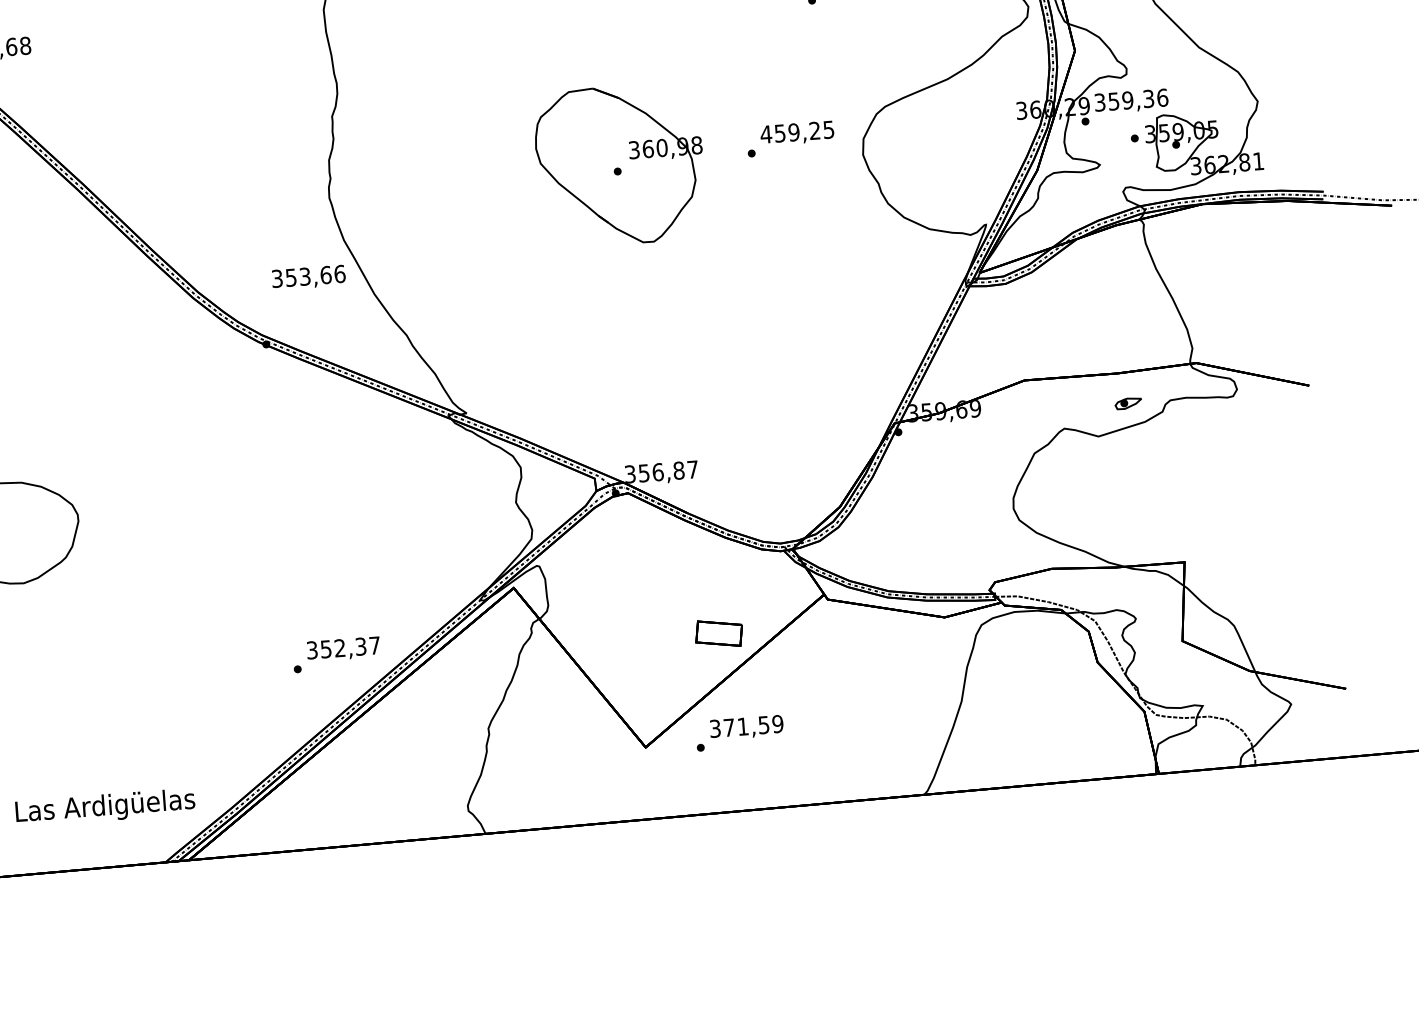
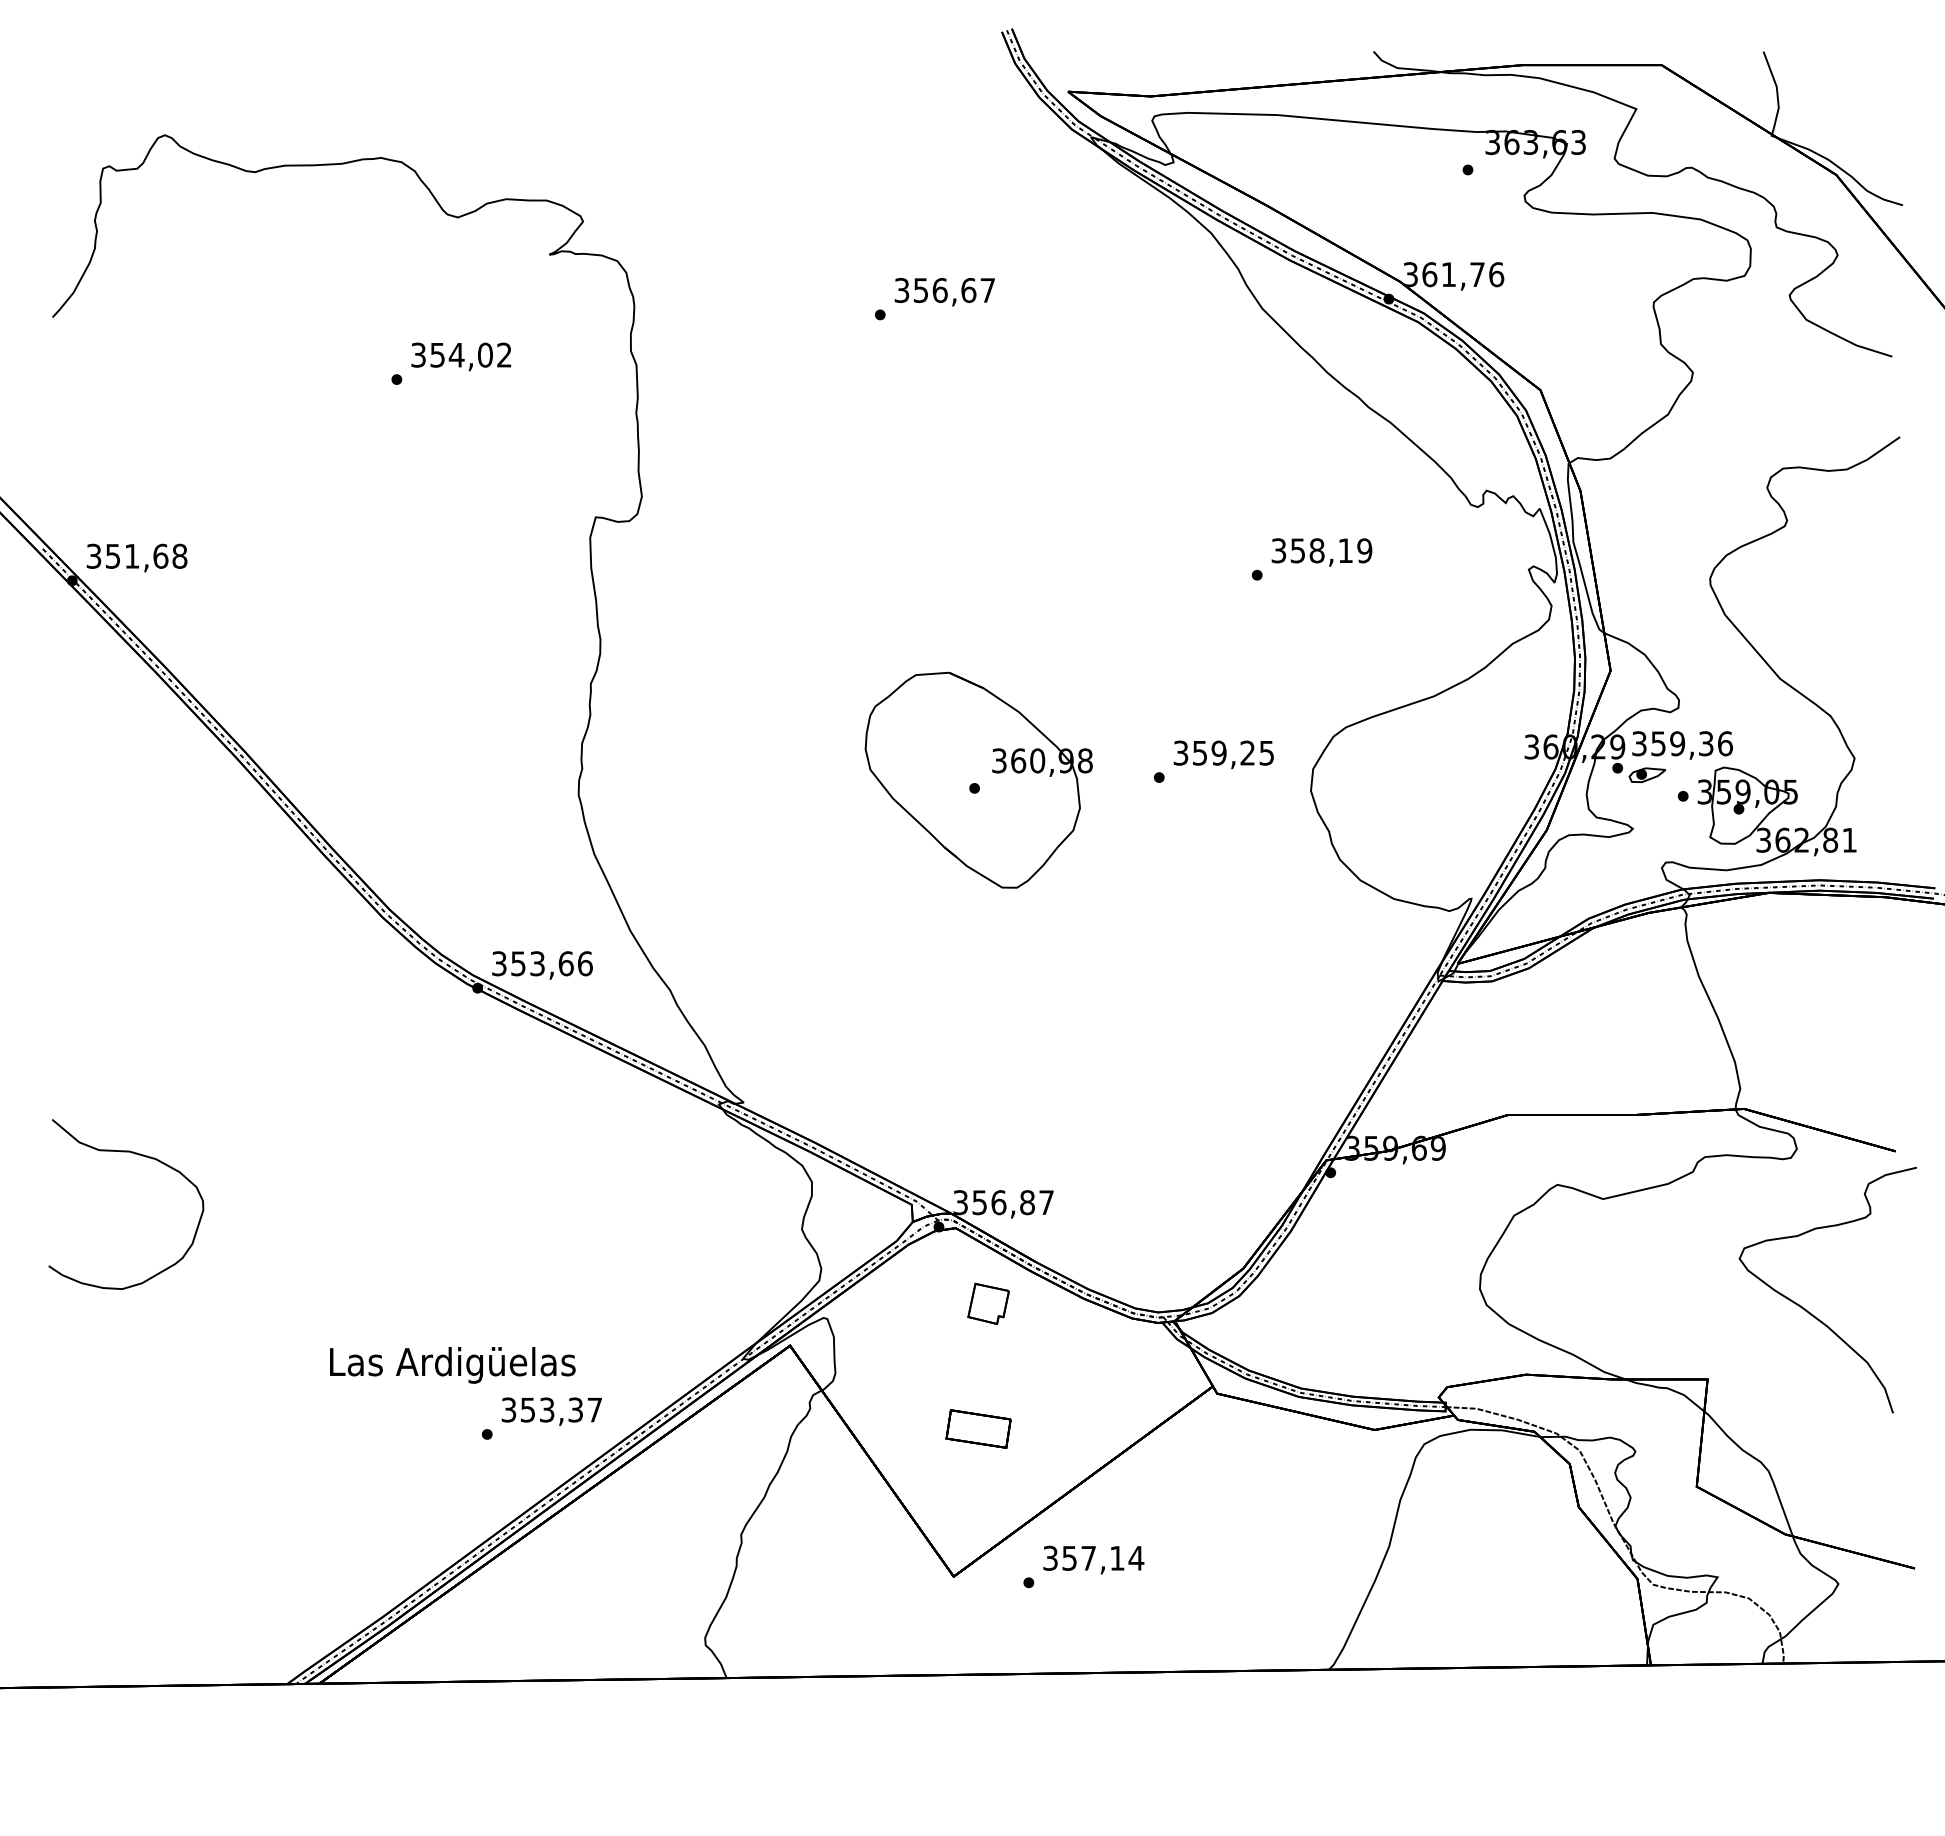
text: (765, 134) -> (1180, 752), 459,25 -> 359,25
text: (308, 277) -> (542, 965), moved
part: (1128, 403) -> (1647, 775), moved
curve: (1255, 507) -> (1809, 1311), added
part: (656, 546) -> (988, 1303), added
part: (719, 633) -> (978, 1428), moved
text: (339, 647) -> (546, 1409), 352,37 -> 353,37
text: (753, 725) -> (1103, 1557), 371,59 -> 357,14
text: (105, 807) -> (452, 1365), moved

